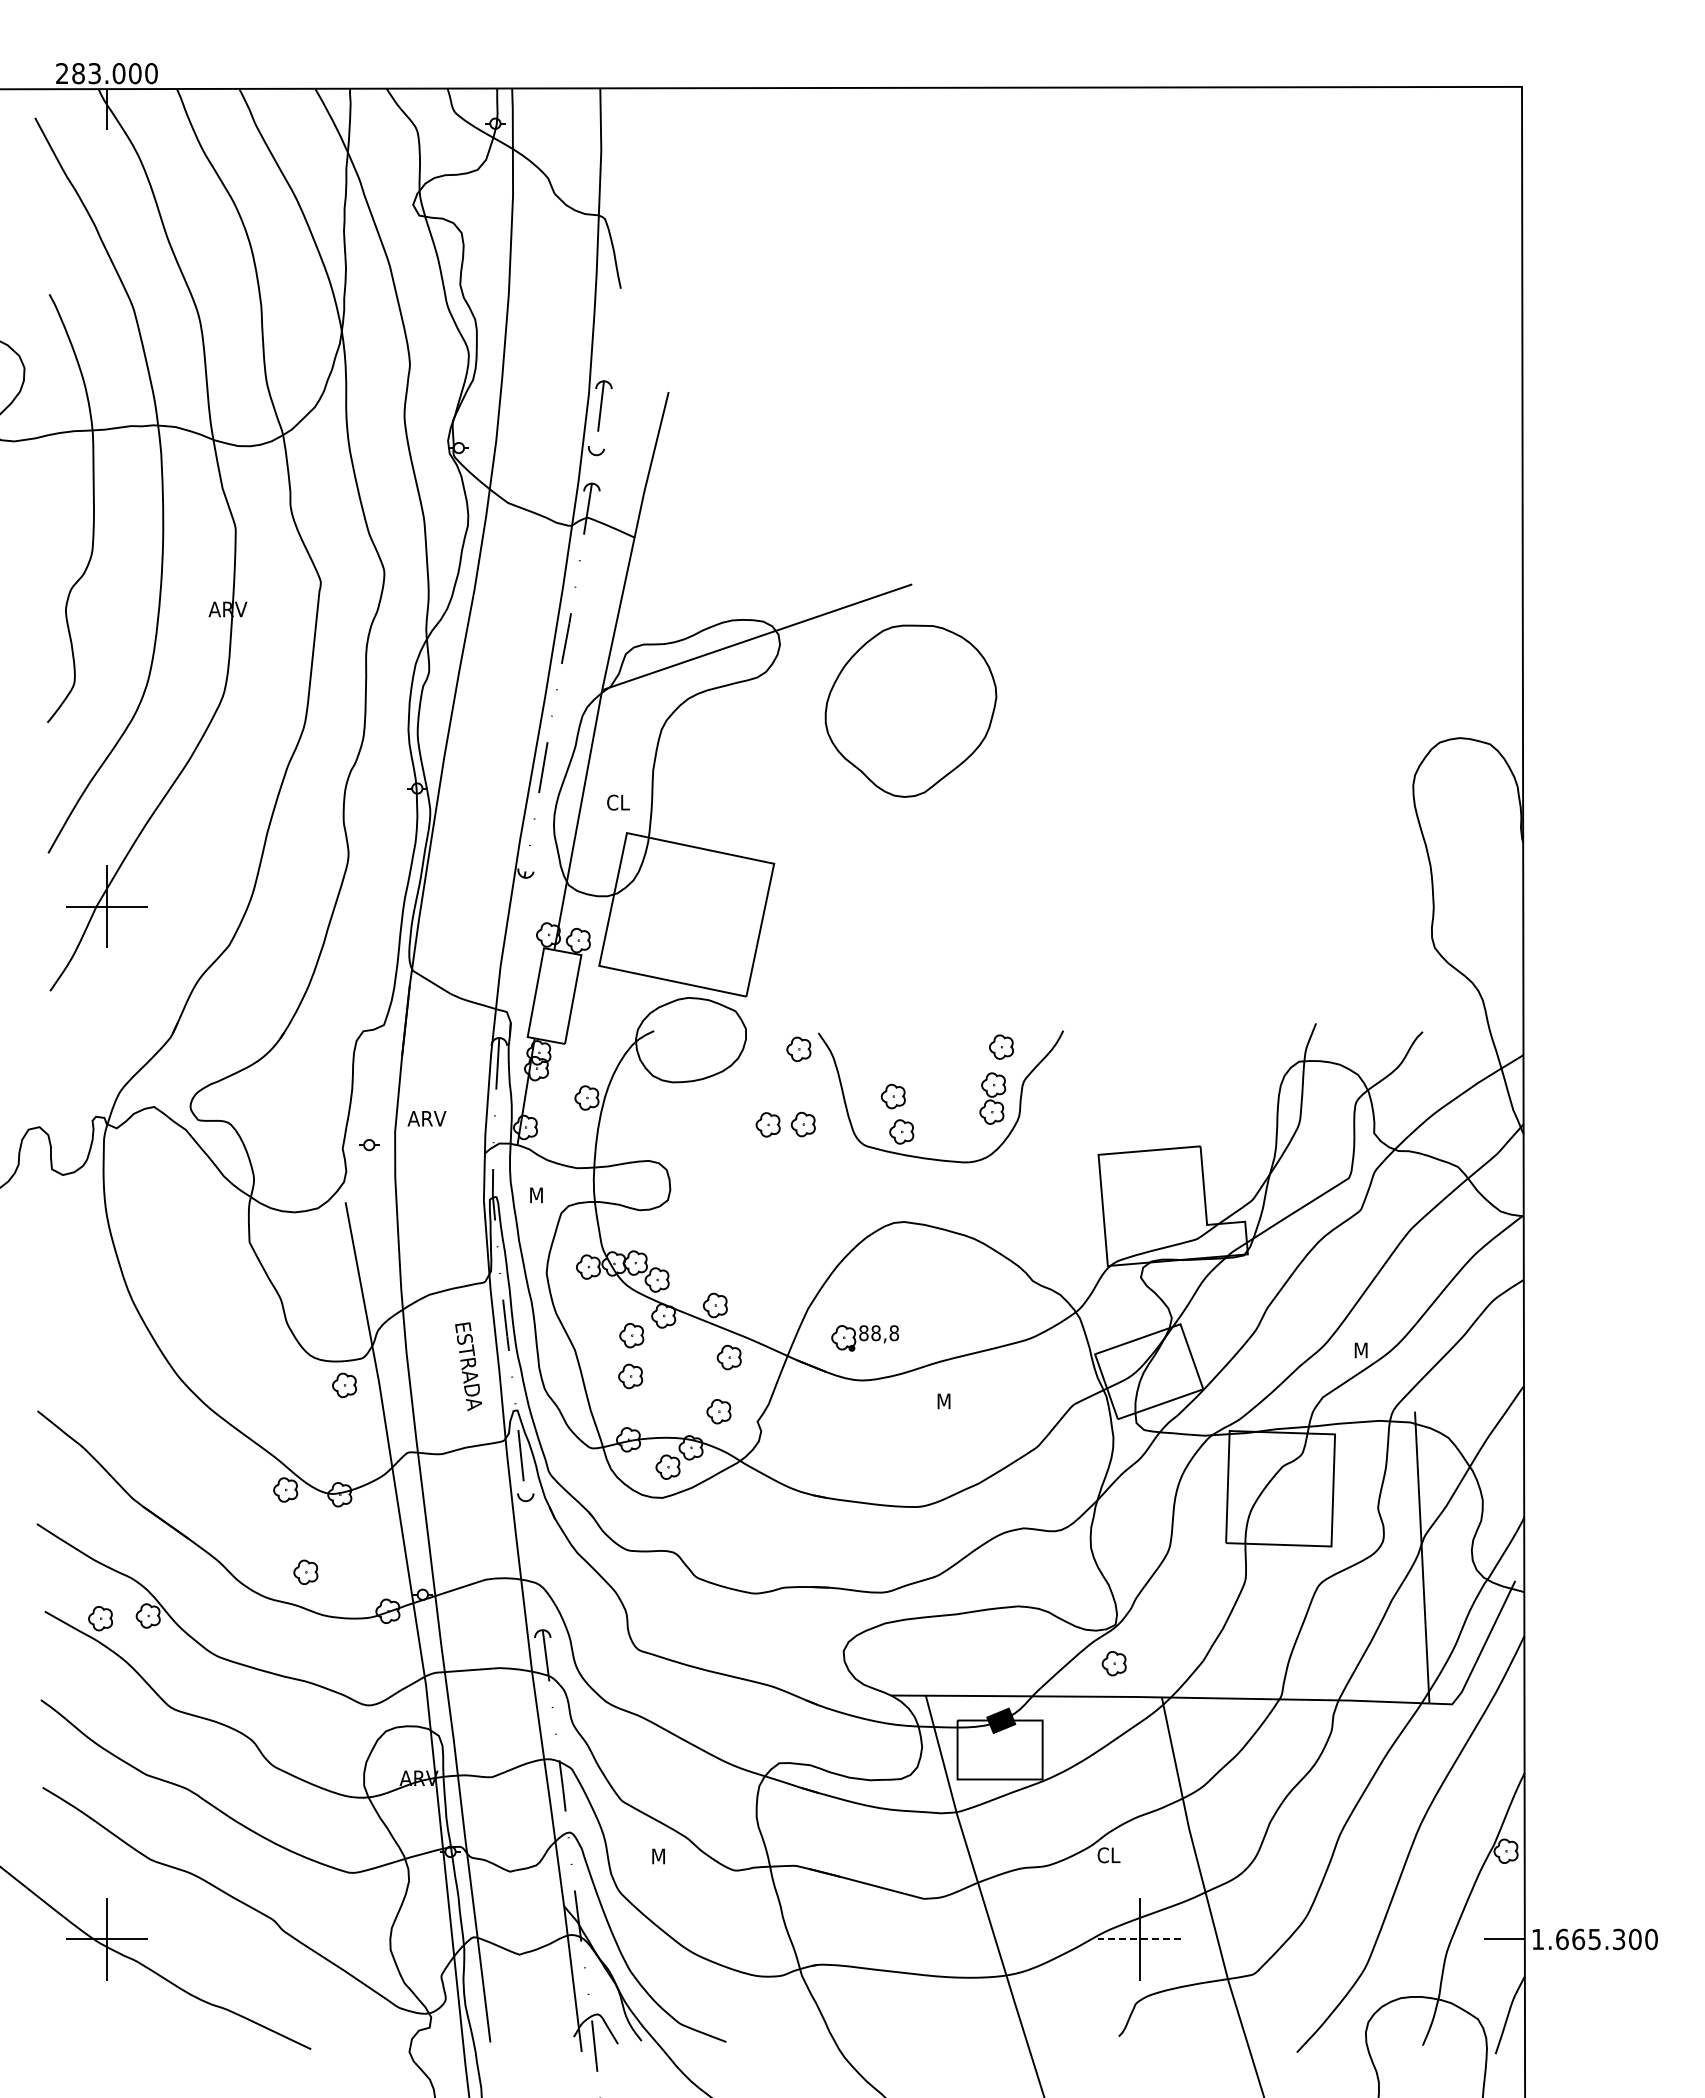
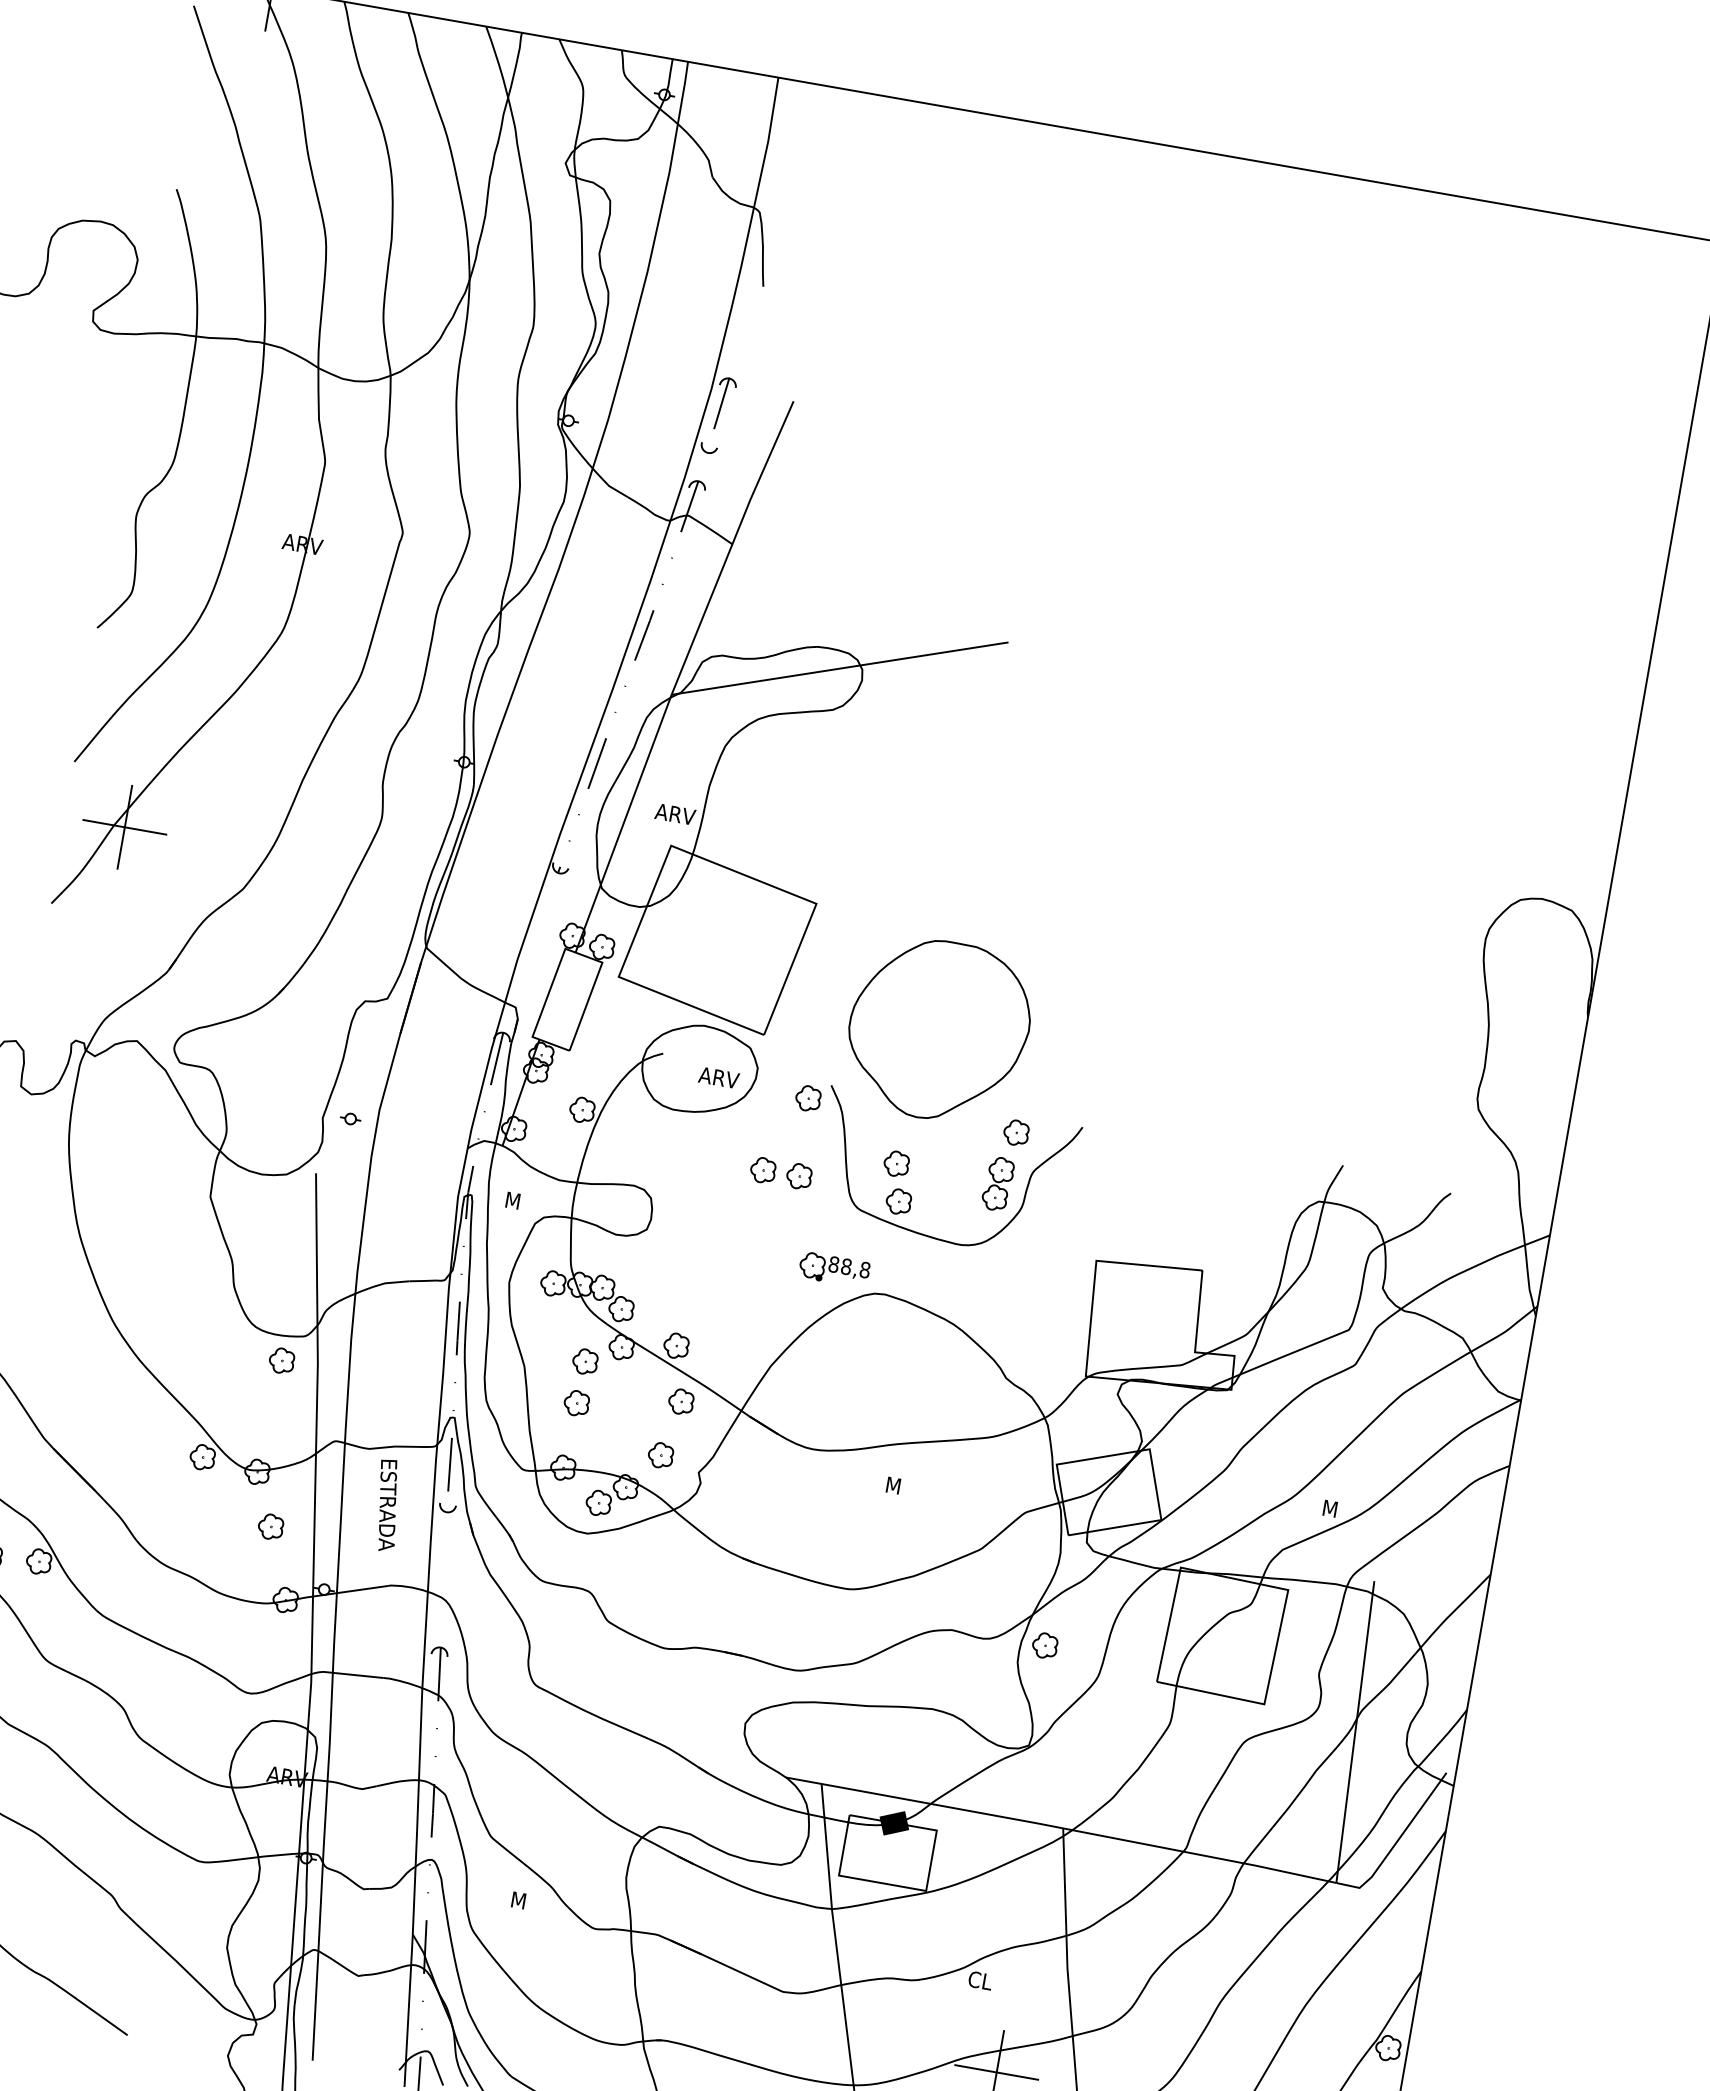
part: (910, 710) -> (938, 1029), moved
text: (625, 802) -> (675, 814), CL -> ARV
text: (426, 1118) -> (718, 1077), moved
part: (864, 1338) -> (833, 1270), moved
text: (468, 1366) -> (387, 1505), moved
part: (305, 1571) -> (270, 1525), moved
part: (1113, 1663) -> (1044, 1645), moved
line: (1139, 1939) -> (996, 2072), dashed -> solid

